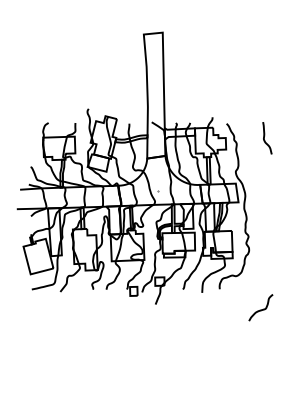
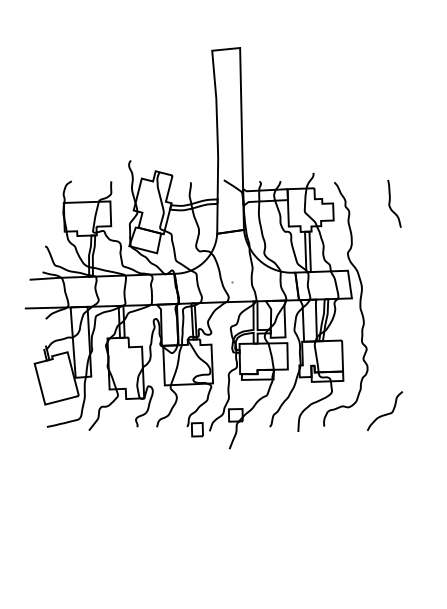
curve: (260, 309) -> (384, 413), moved

